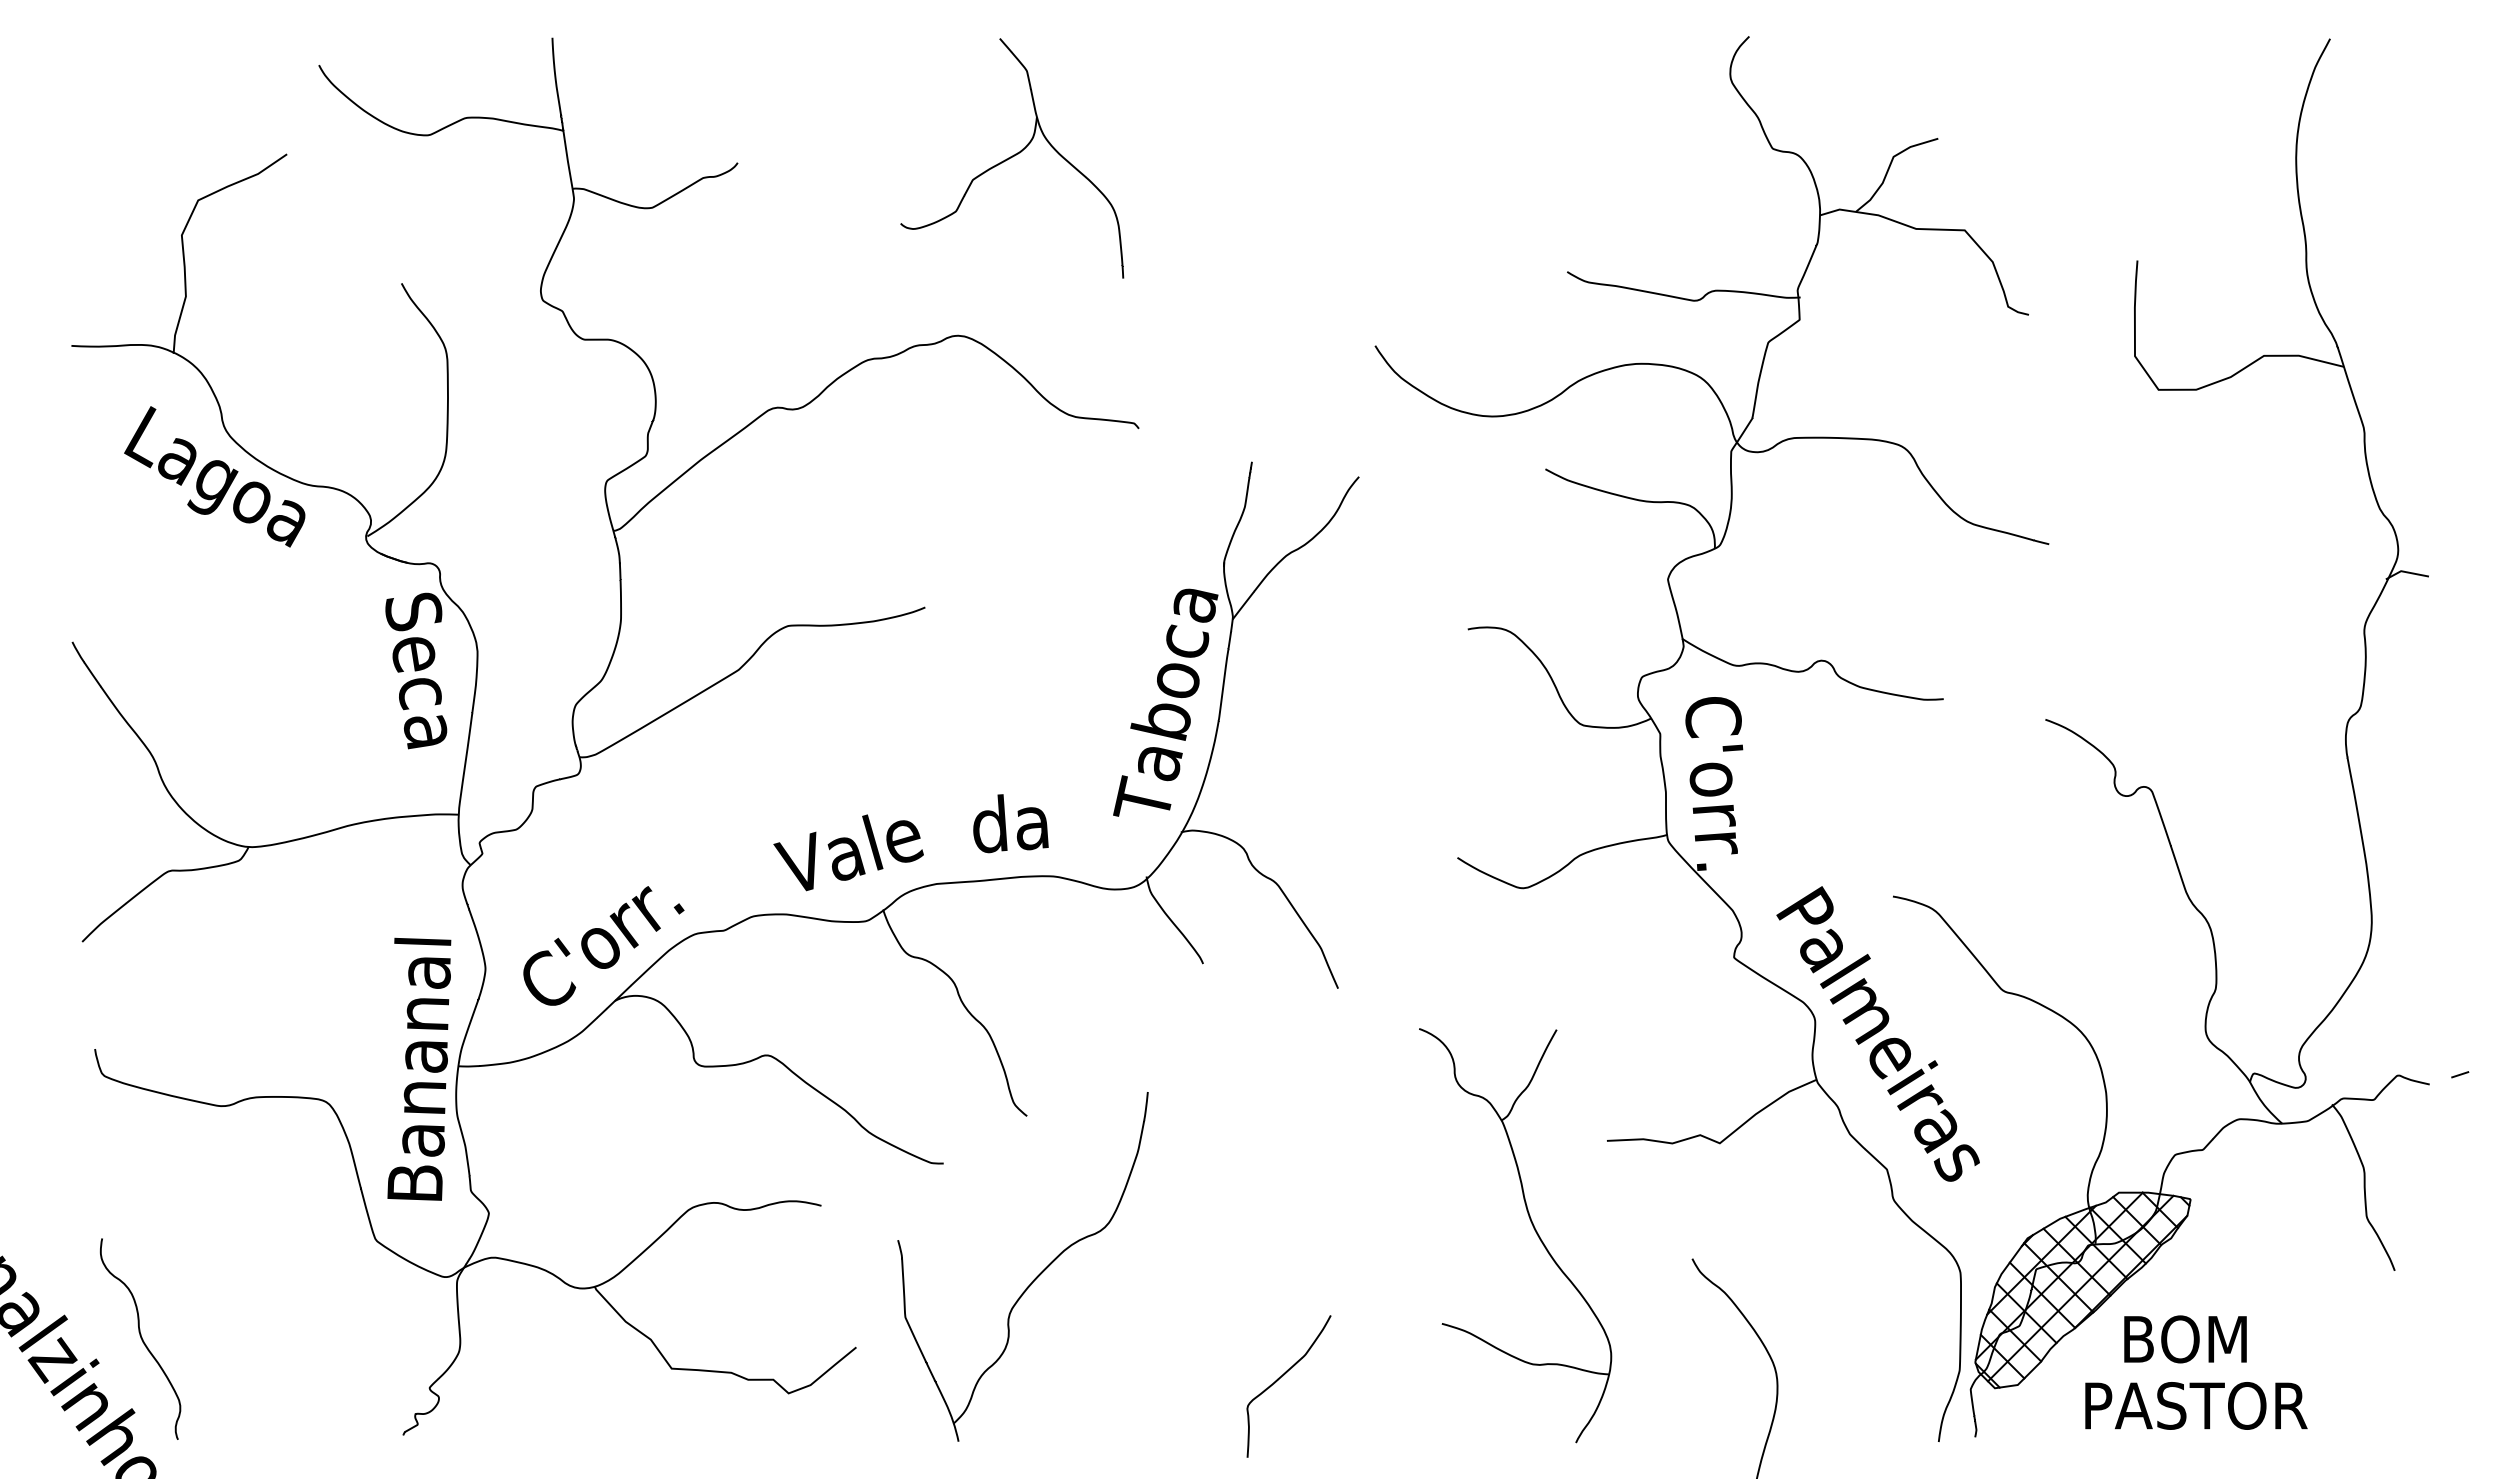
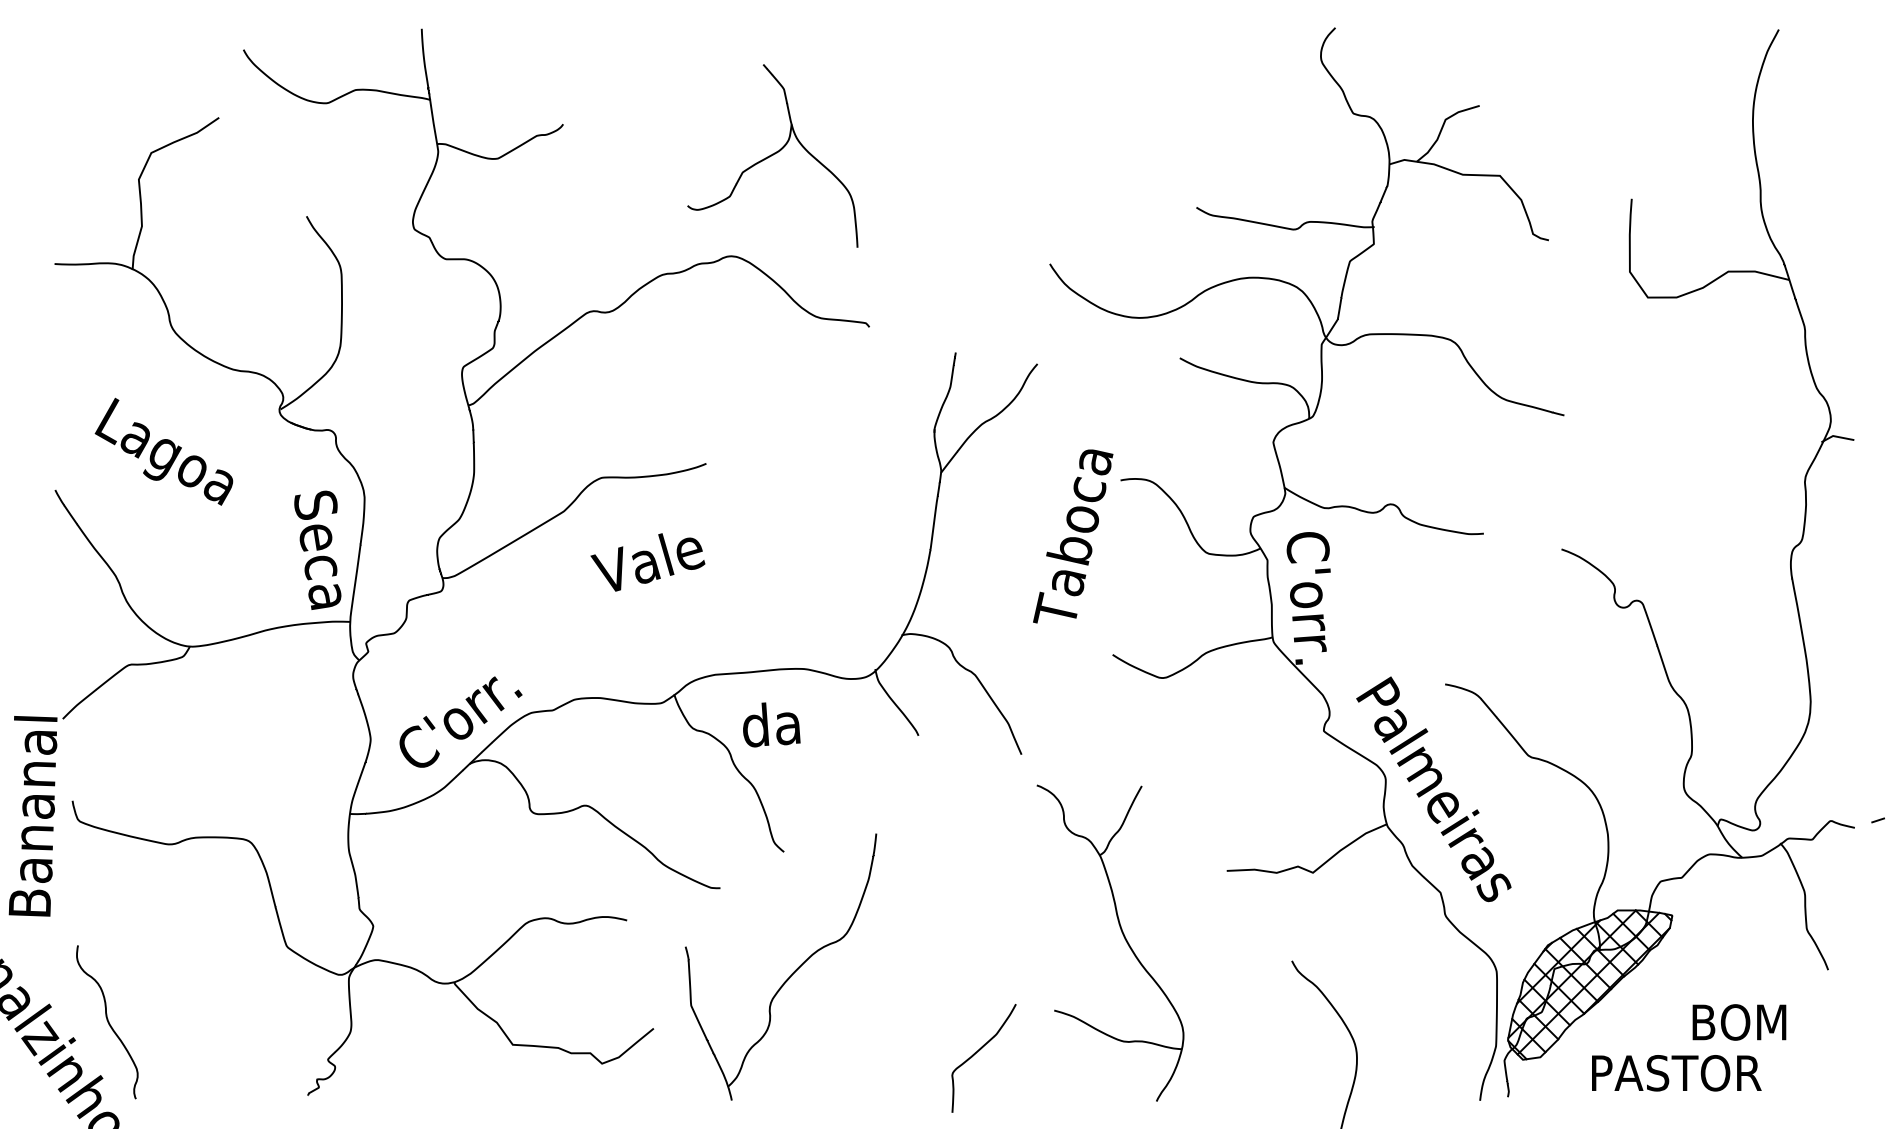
part: (1012, 158) -> (772, 156), moved
text: (214, 476) -> (163, 451), moved
text: (416, 670) -> (317, 549), moved
text: (1165, 702) -> (1072, 536), moved
text: (1010, 823) -> (771, 724), moved
text: (848, 852) -> (647, 562), moved
text: (419, 1068) -> (33, 815), moved
part: (1532, 1226) -> (1123, 936), moved
text: (2185, 1339) -> (1739, 1022), moved

